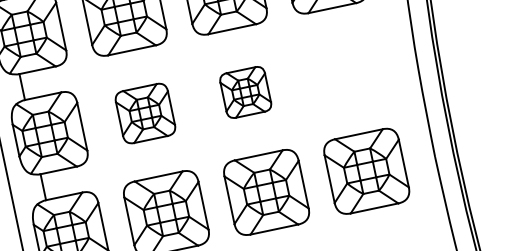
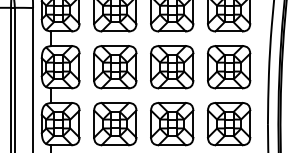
part: (346, 71) -> (229, 67), added
part: (246, 92) -> (172, 67), size x1.67
part: (145, 113) -> (115, 67), size x1.43

